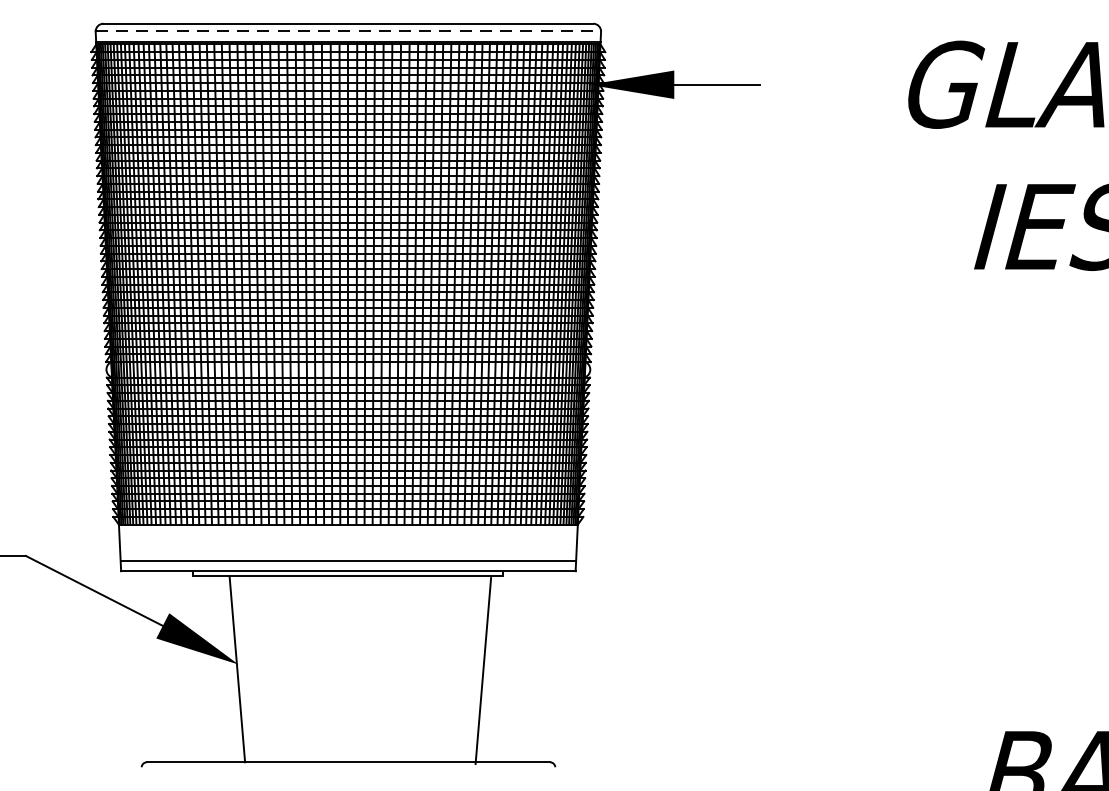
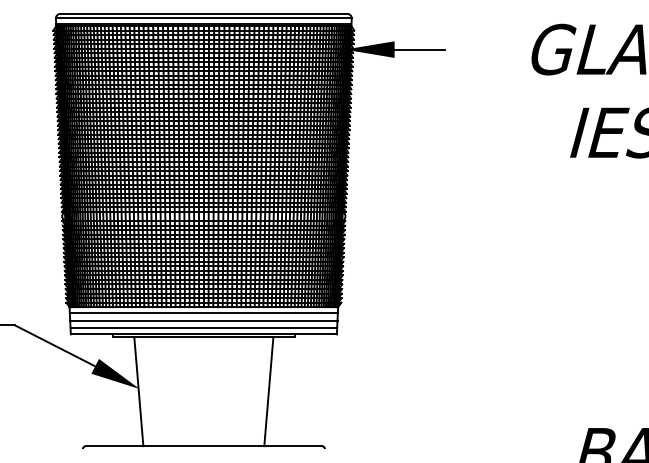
line: (347, 31) -> (203, 18), dashed -> solid
line: (347, 535) -> (203, 313), added
line: (347, 547) -> (203, 320), added
line: (482, 670) -> (268, 391), moved

